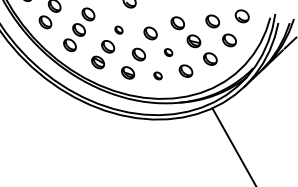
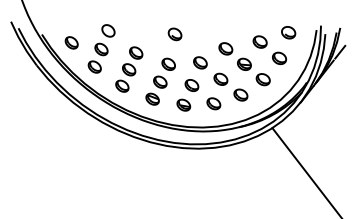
part: (118, 29) -> (168, 63), size x1.67
part: (168, 51) -> (220, 78), size x1.67
part: (157, 75) -> (213, 103), size x1.67

